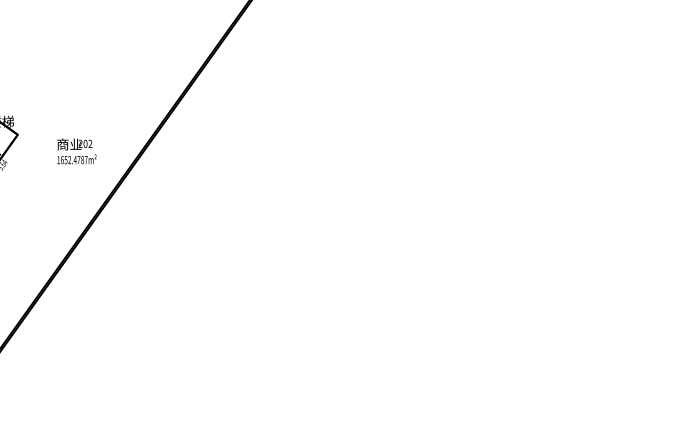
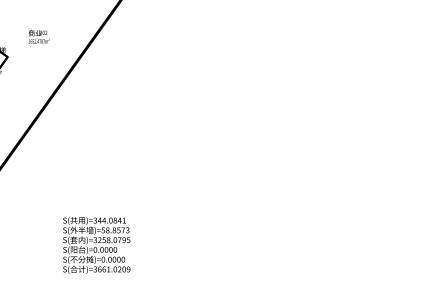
text: (77, 150) -> (39, 36), moved

